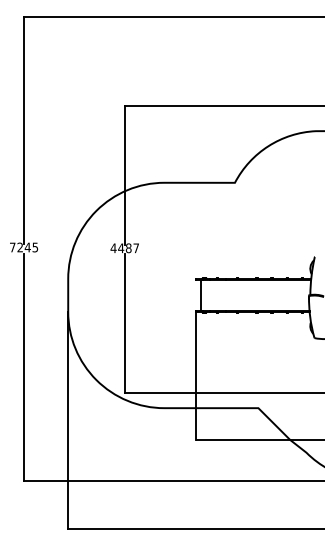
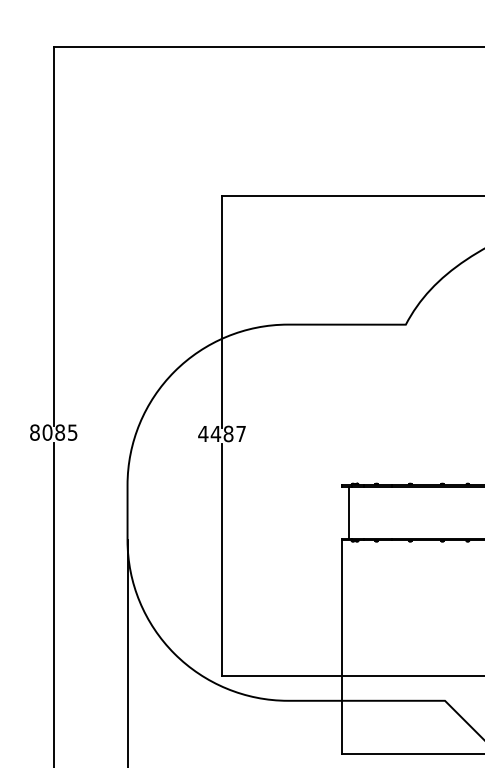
text: (19, 247) -> (46, 432), 7245 -> 8085

